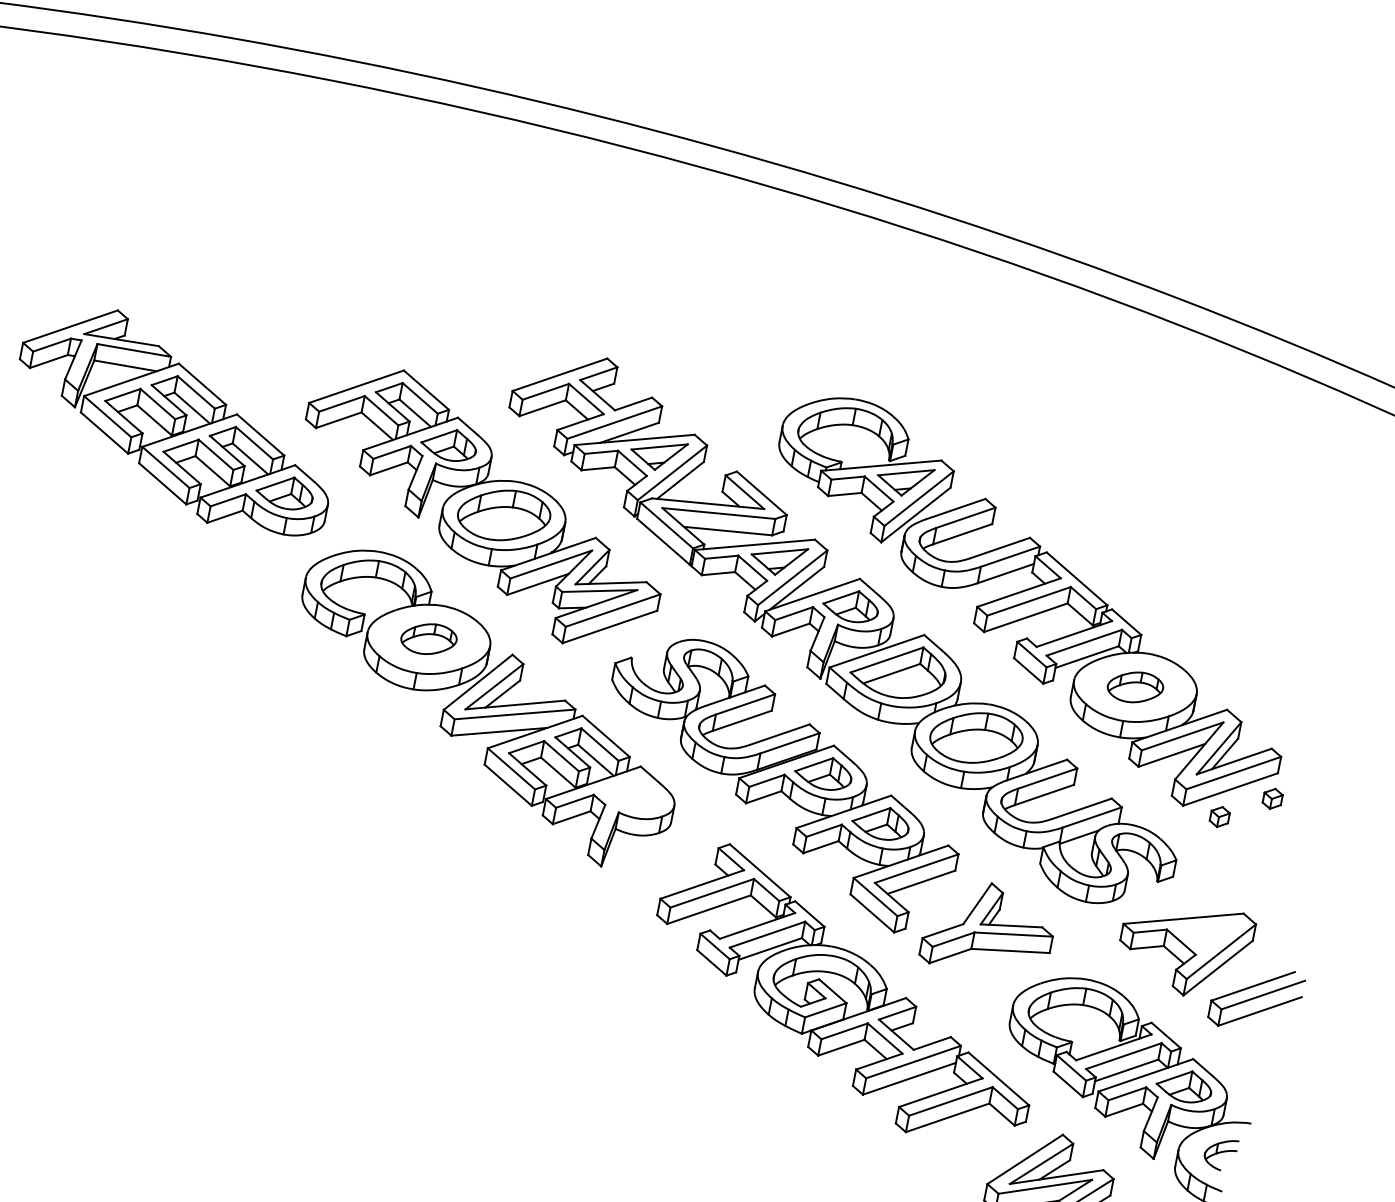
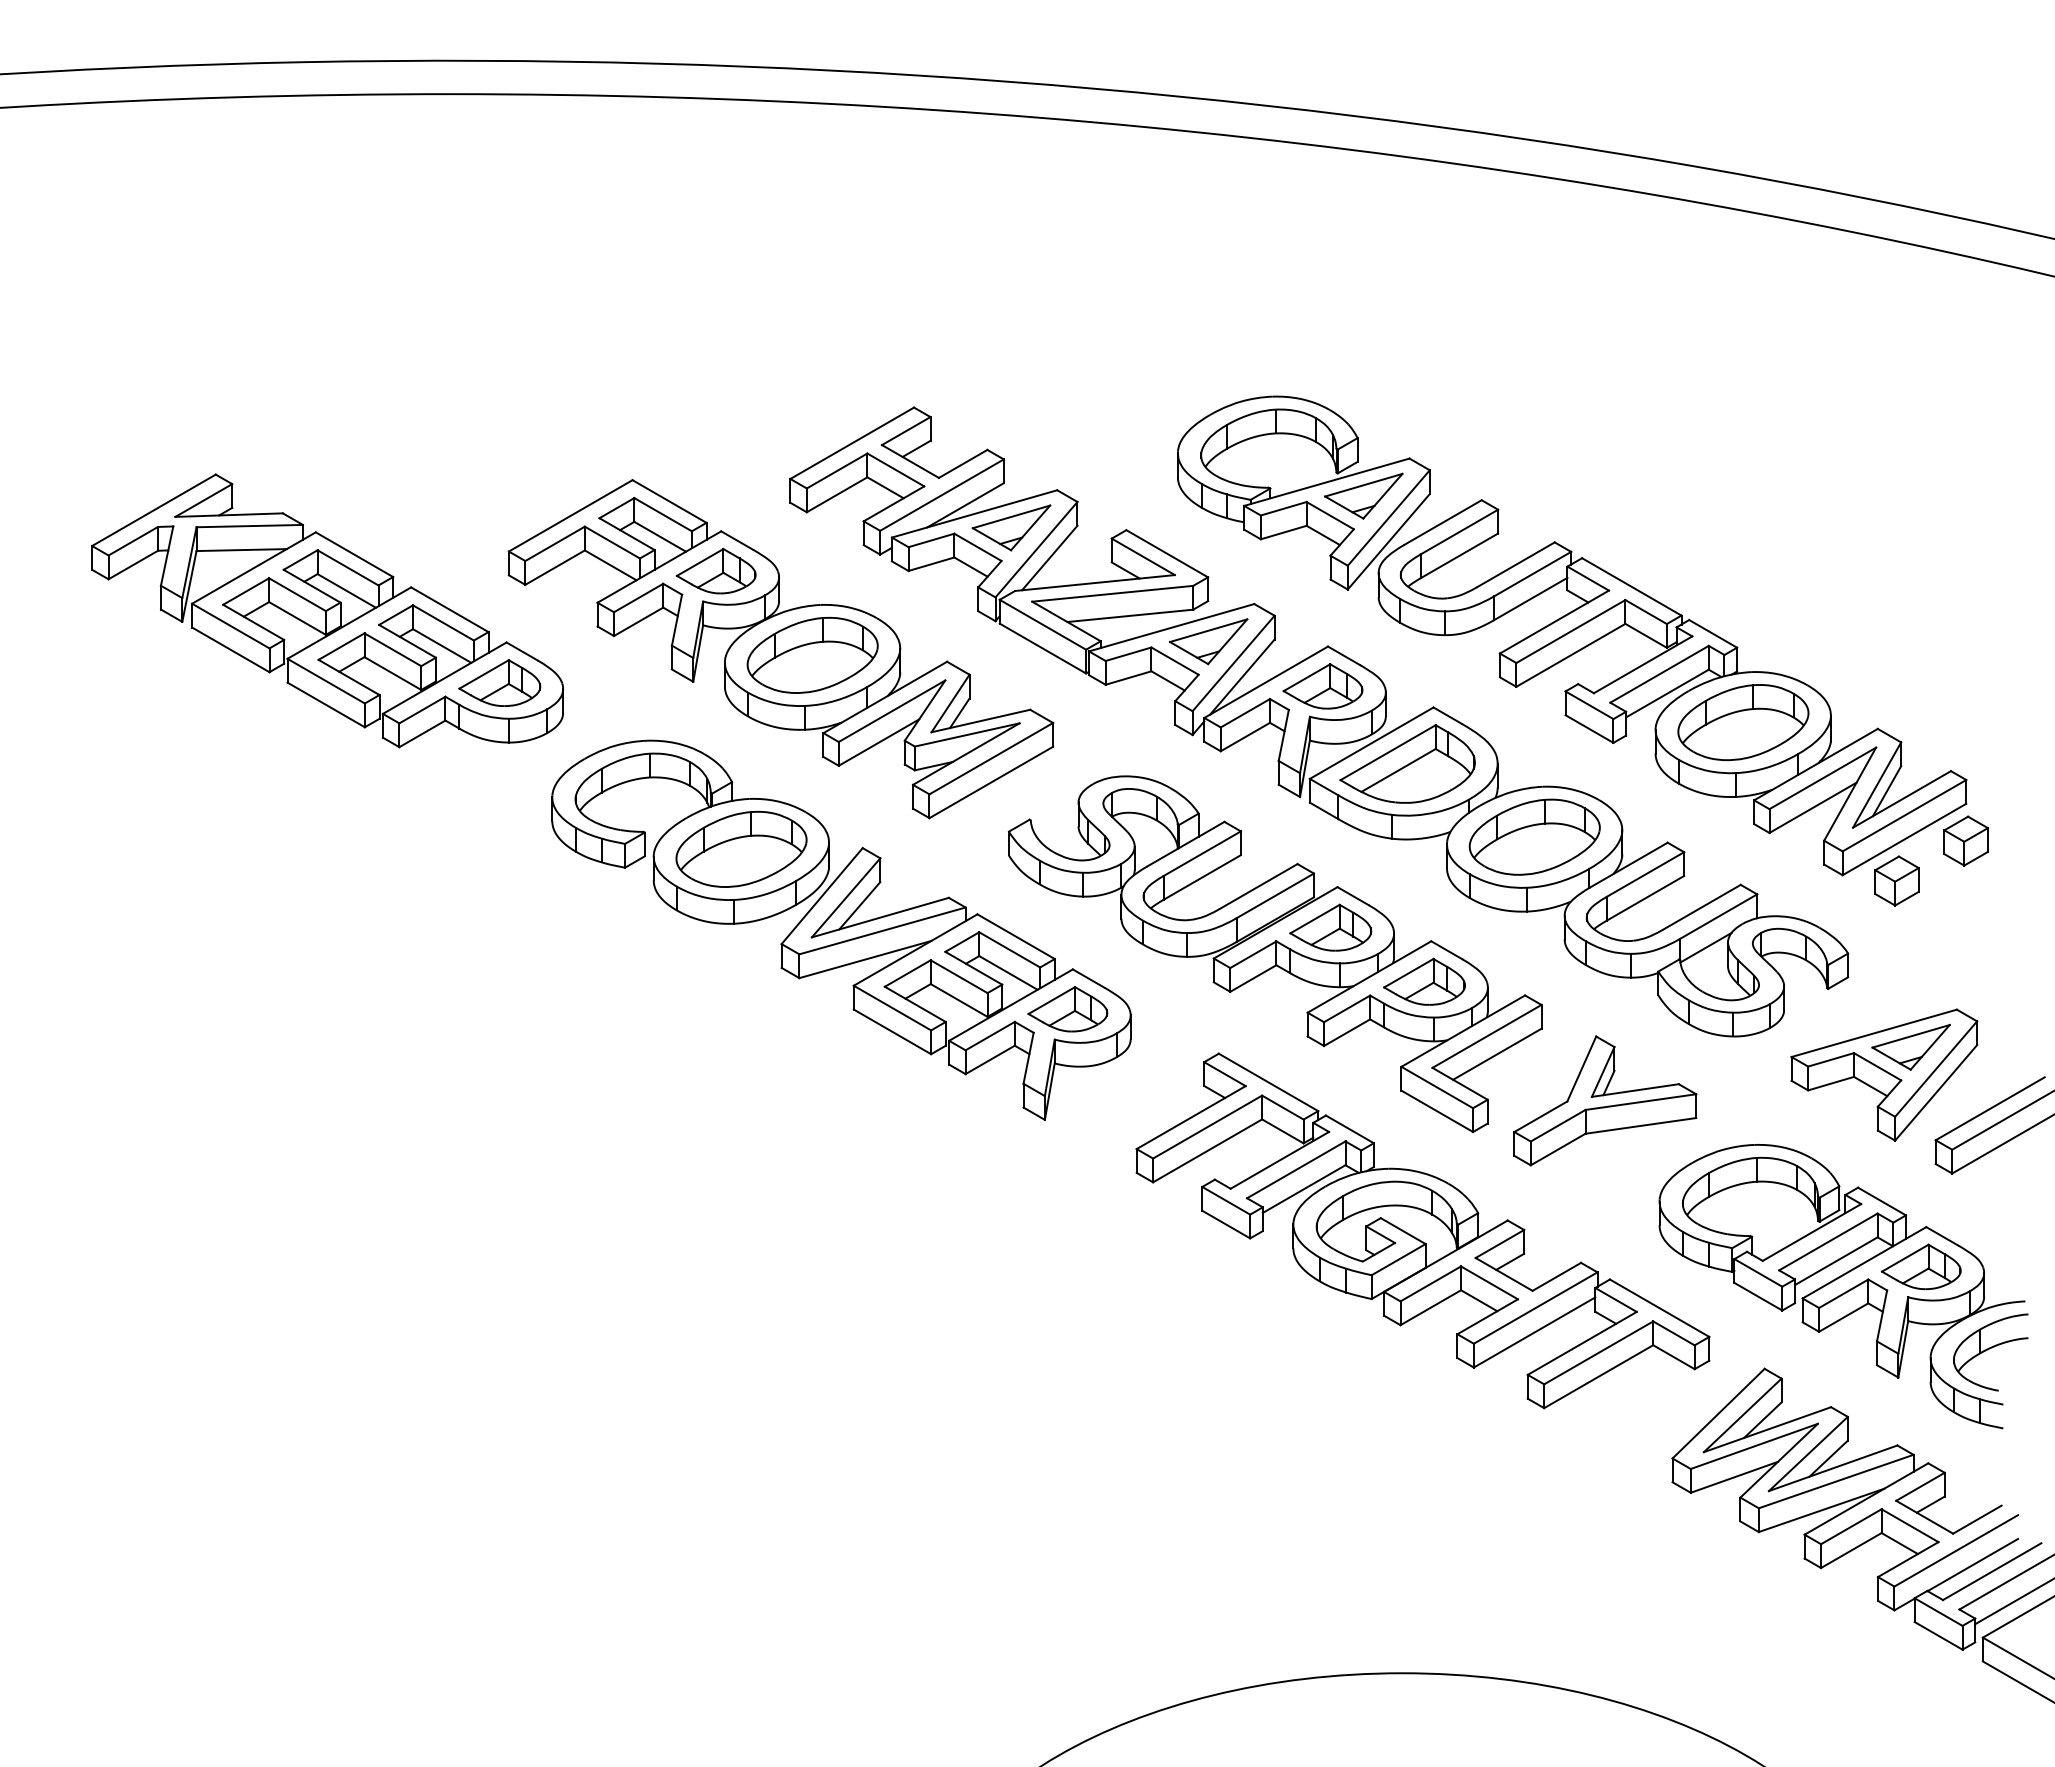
part: (429, 638) -> (741, 848), size x1.67
part: (1135, 687) -> (1743, 722), size x1.67
part: (631, 793) -> (1067, 1009), added
part: (1272, 798) -> (1965, 840), size x1.67
part: (1219, 816) -> (1896, 880), size x1.67
part: (1206, 932) -> (1910, 1046), added
part: (1220, 1154) -> (1990, 1352), size x1.67

